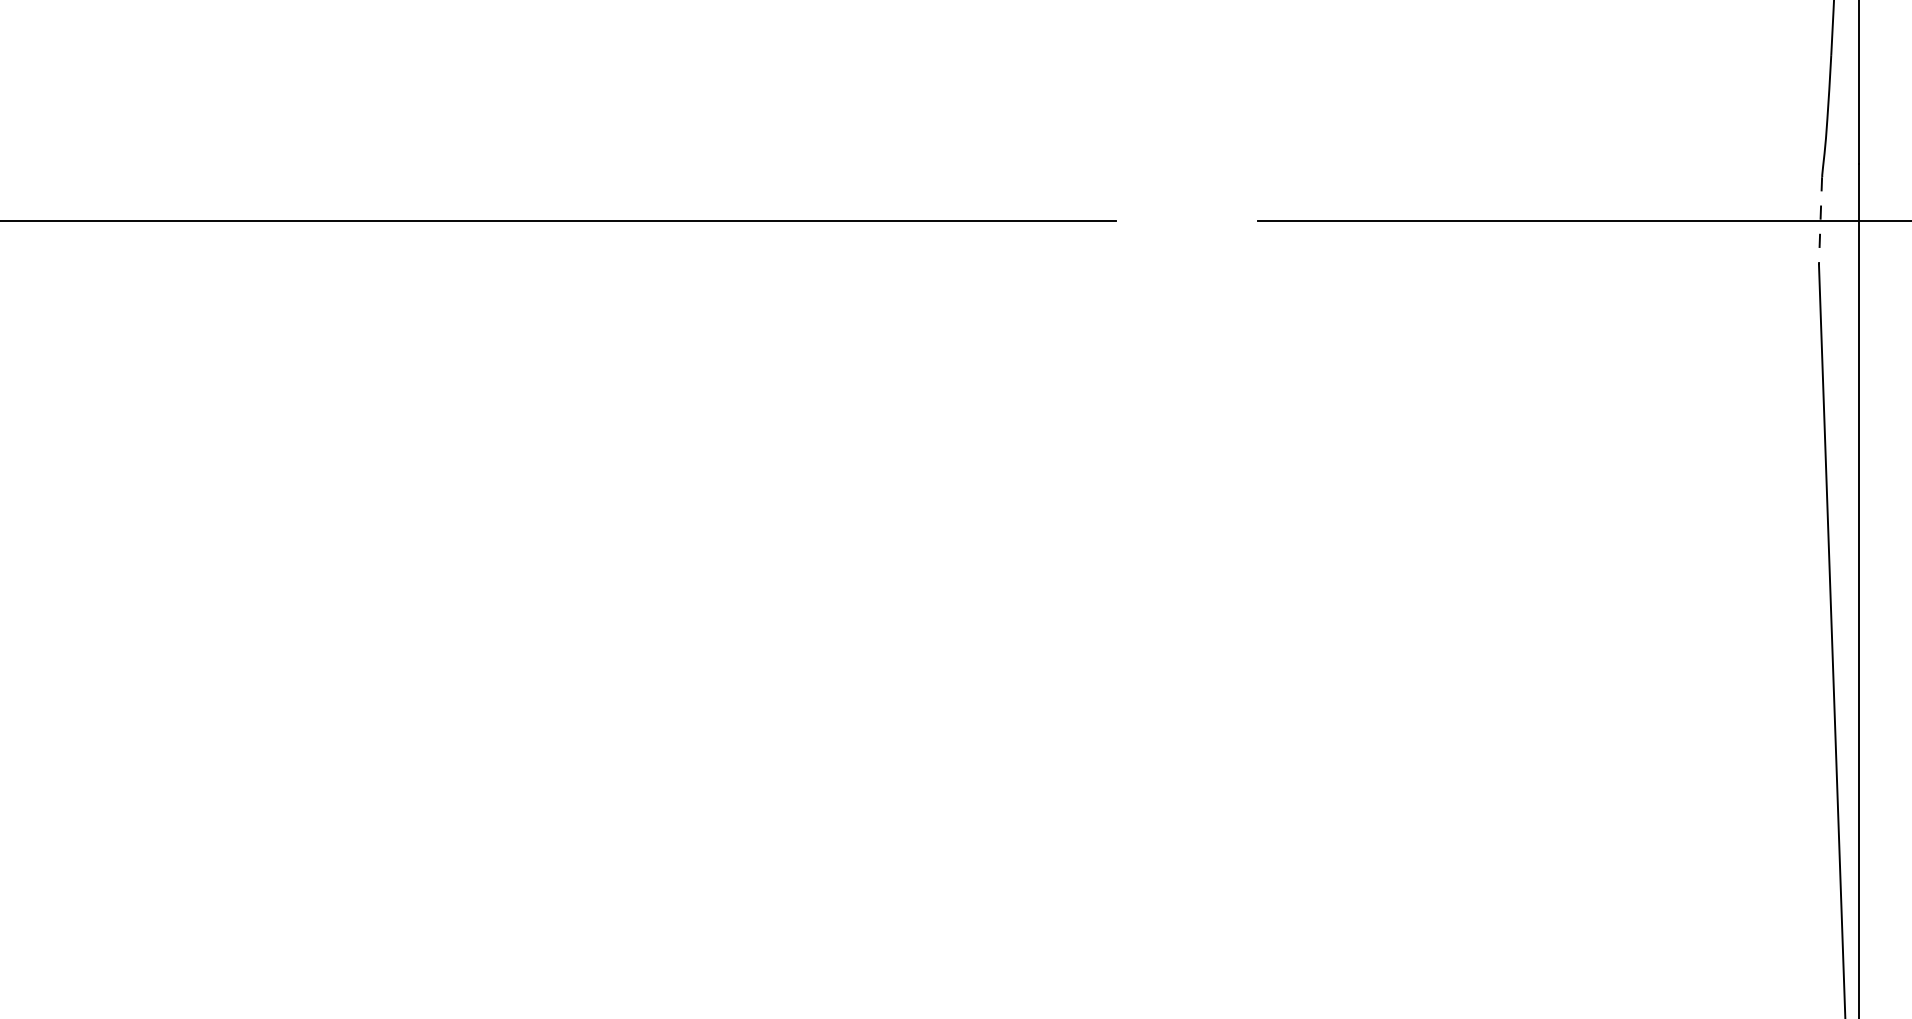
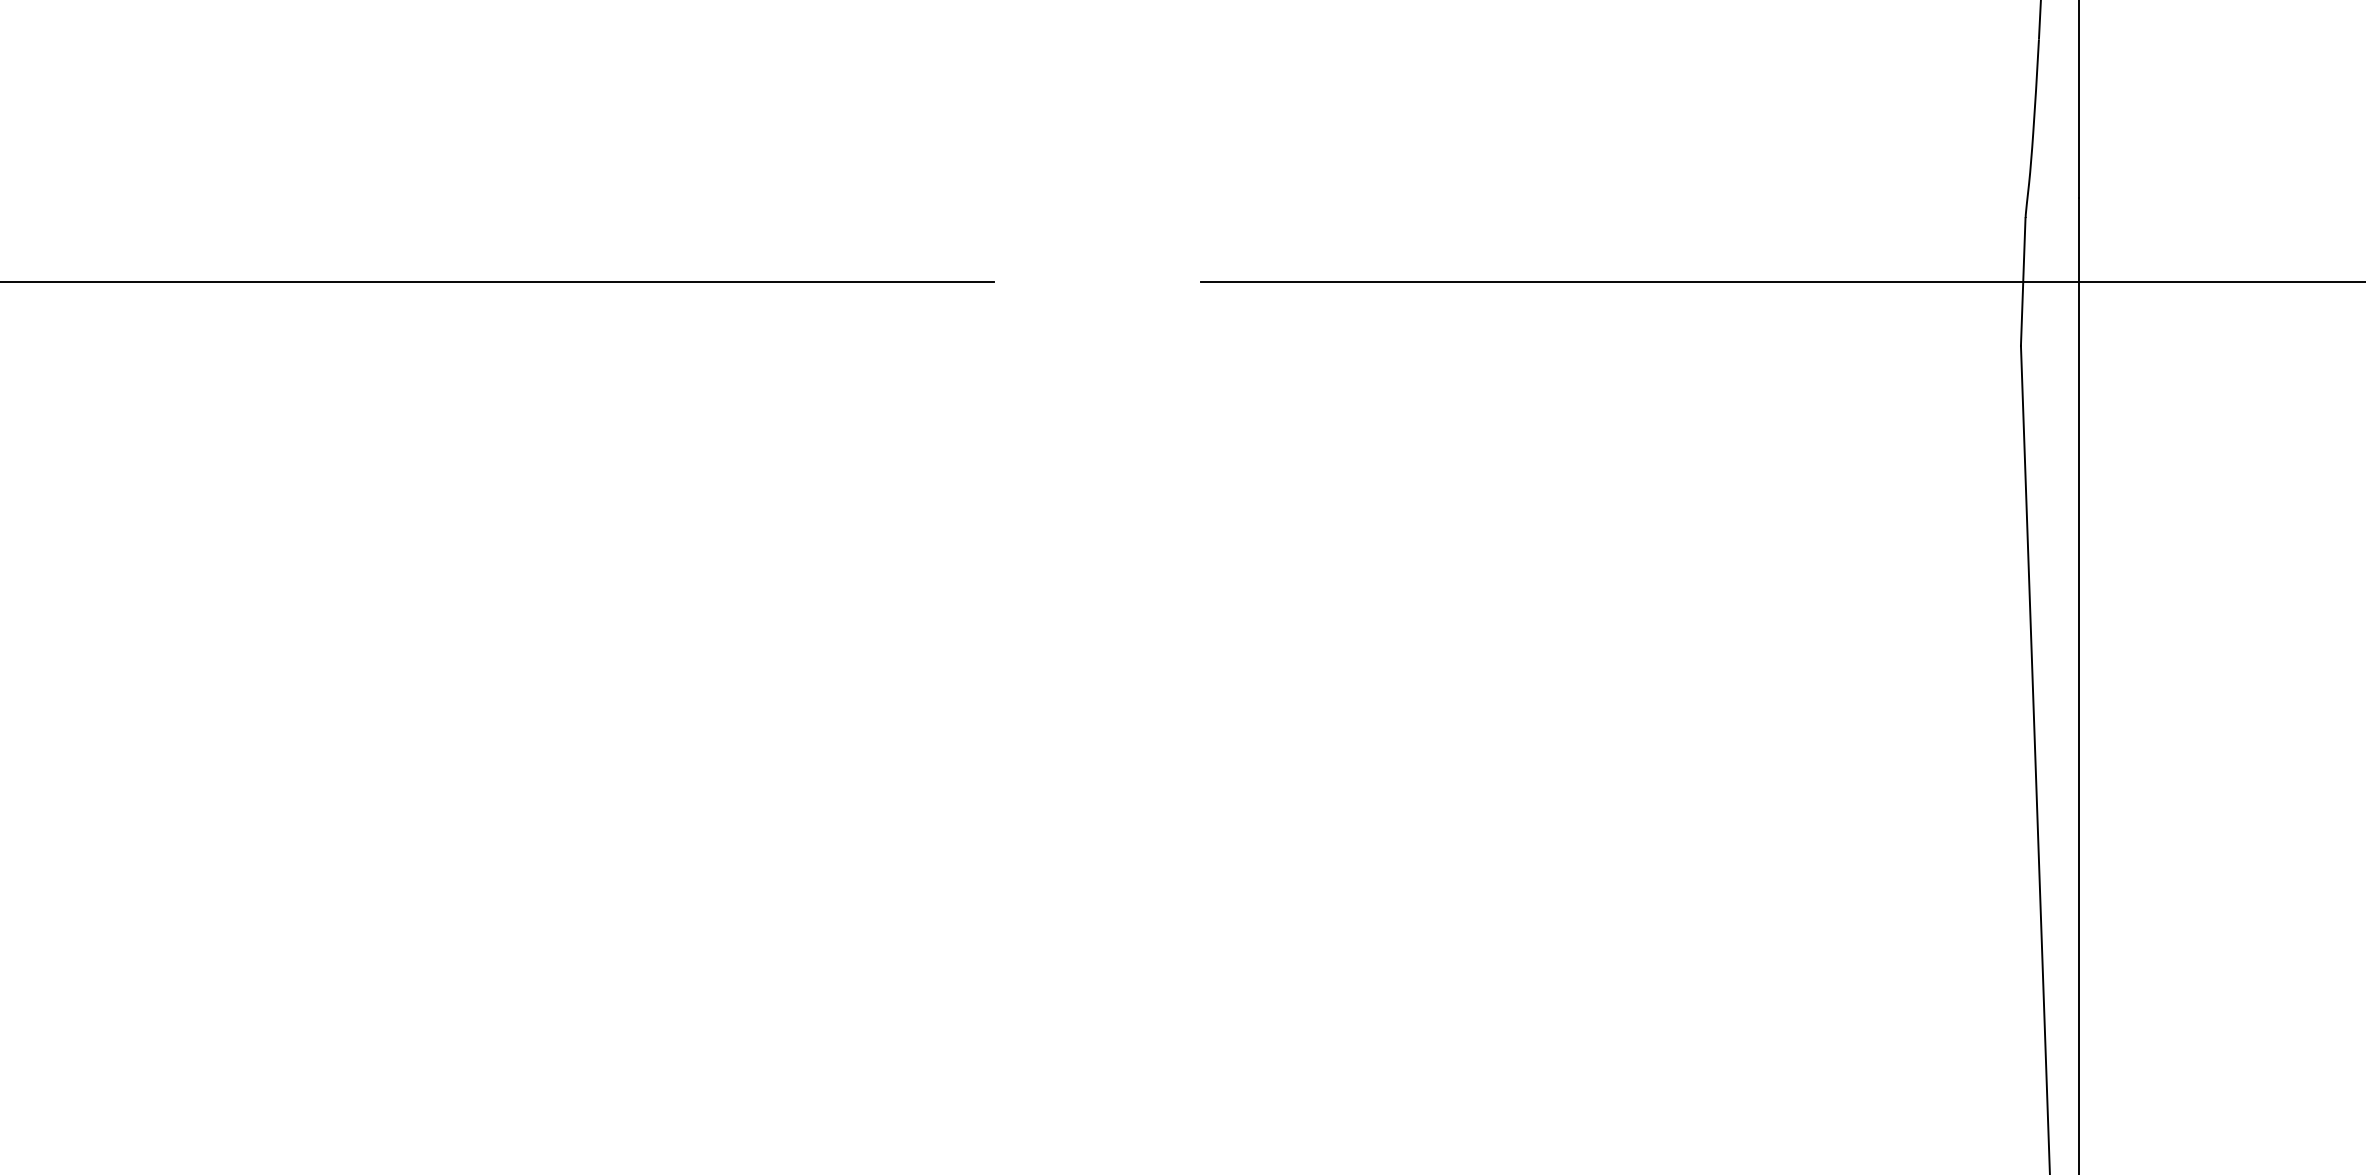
line: (1820, 220) -> (2023, 281), dashed -> solid

